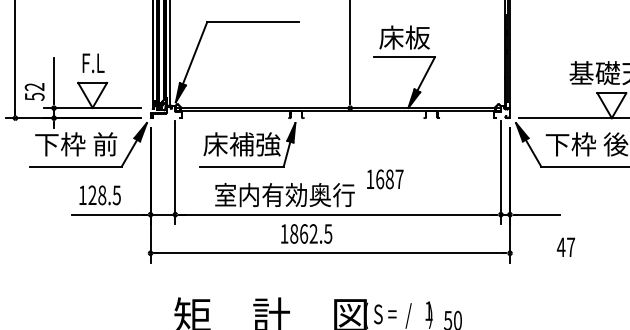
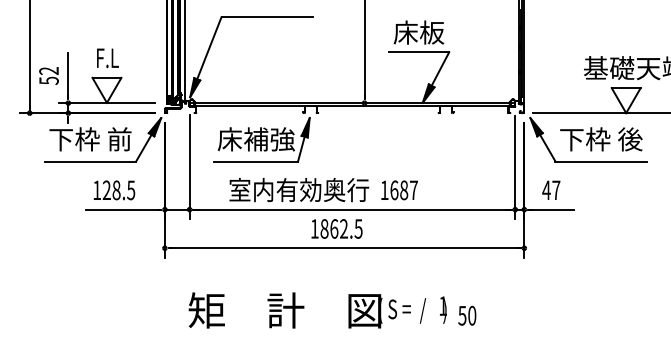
text: (34, 91) -> (48, 75), moved
text: (385, 179) -> (399, 190), moved
text: (306, 233) -> (336, 228), moved
text: (566, 246) -> (551, 189), moved

